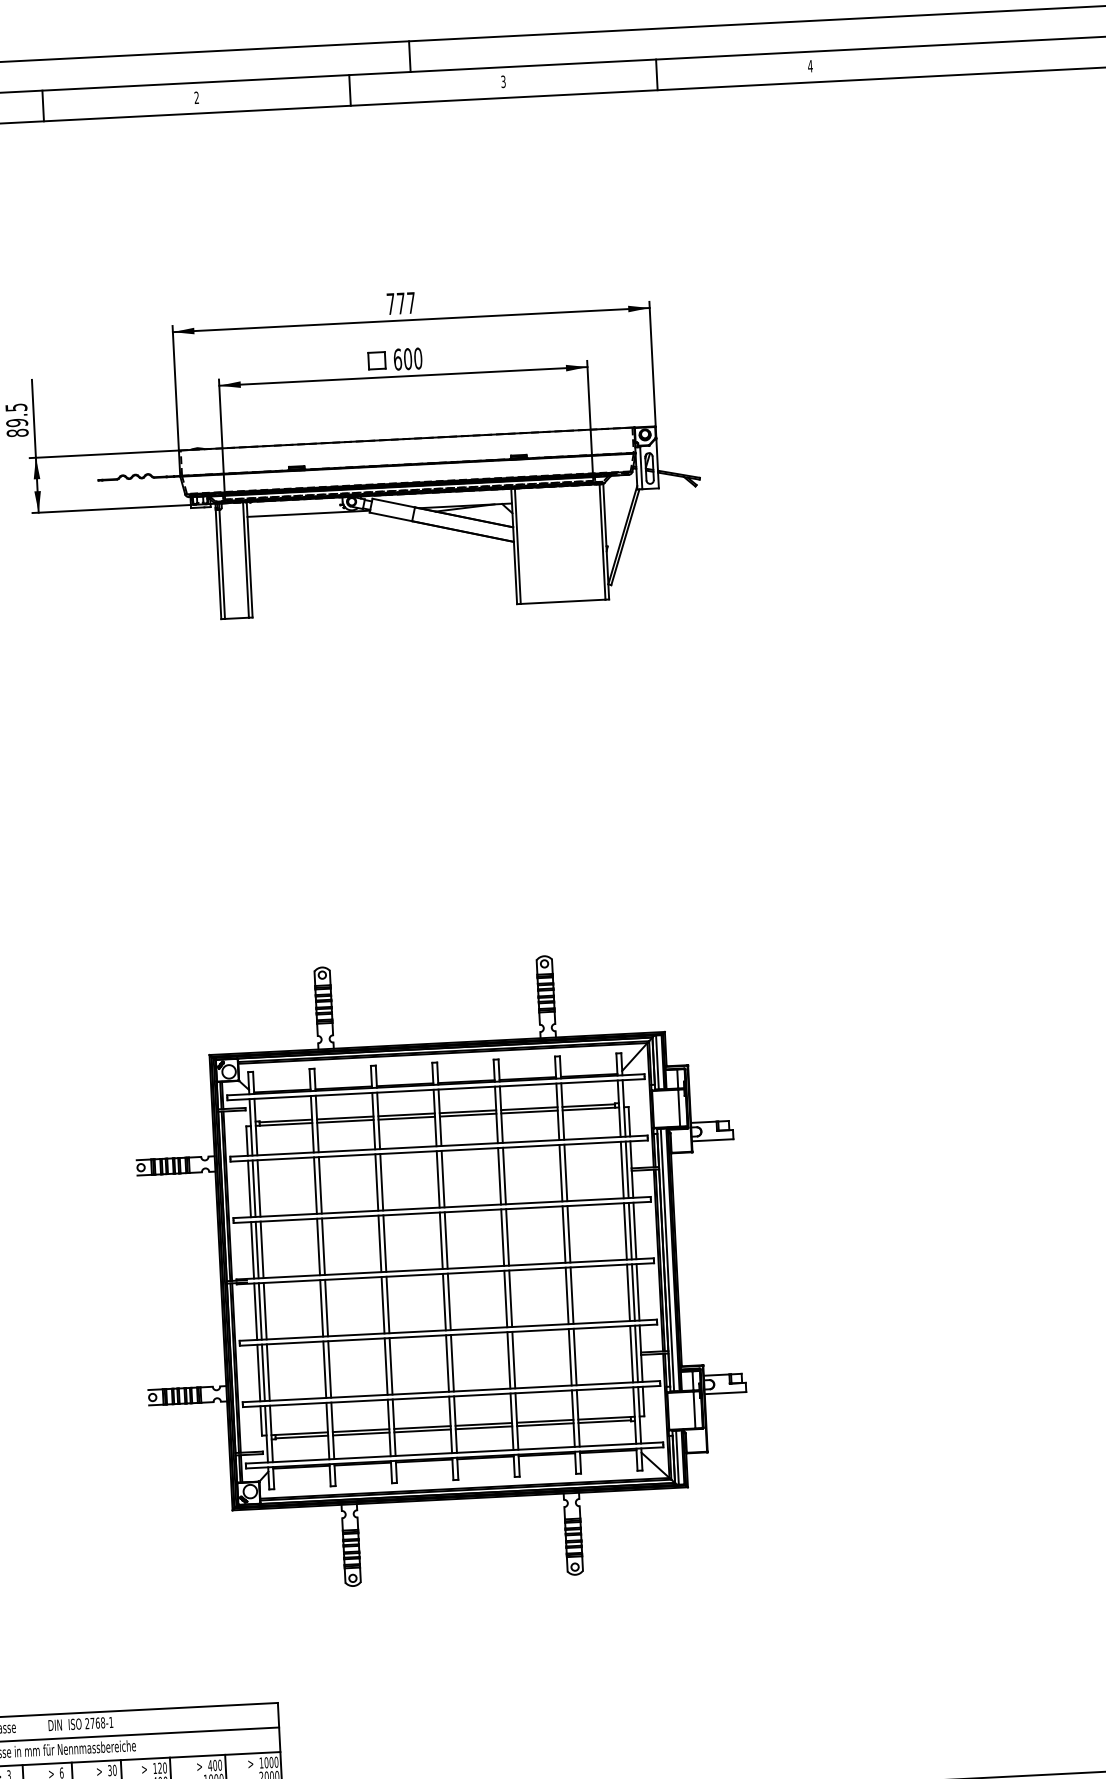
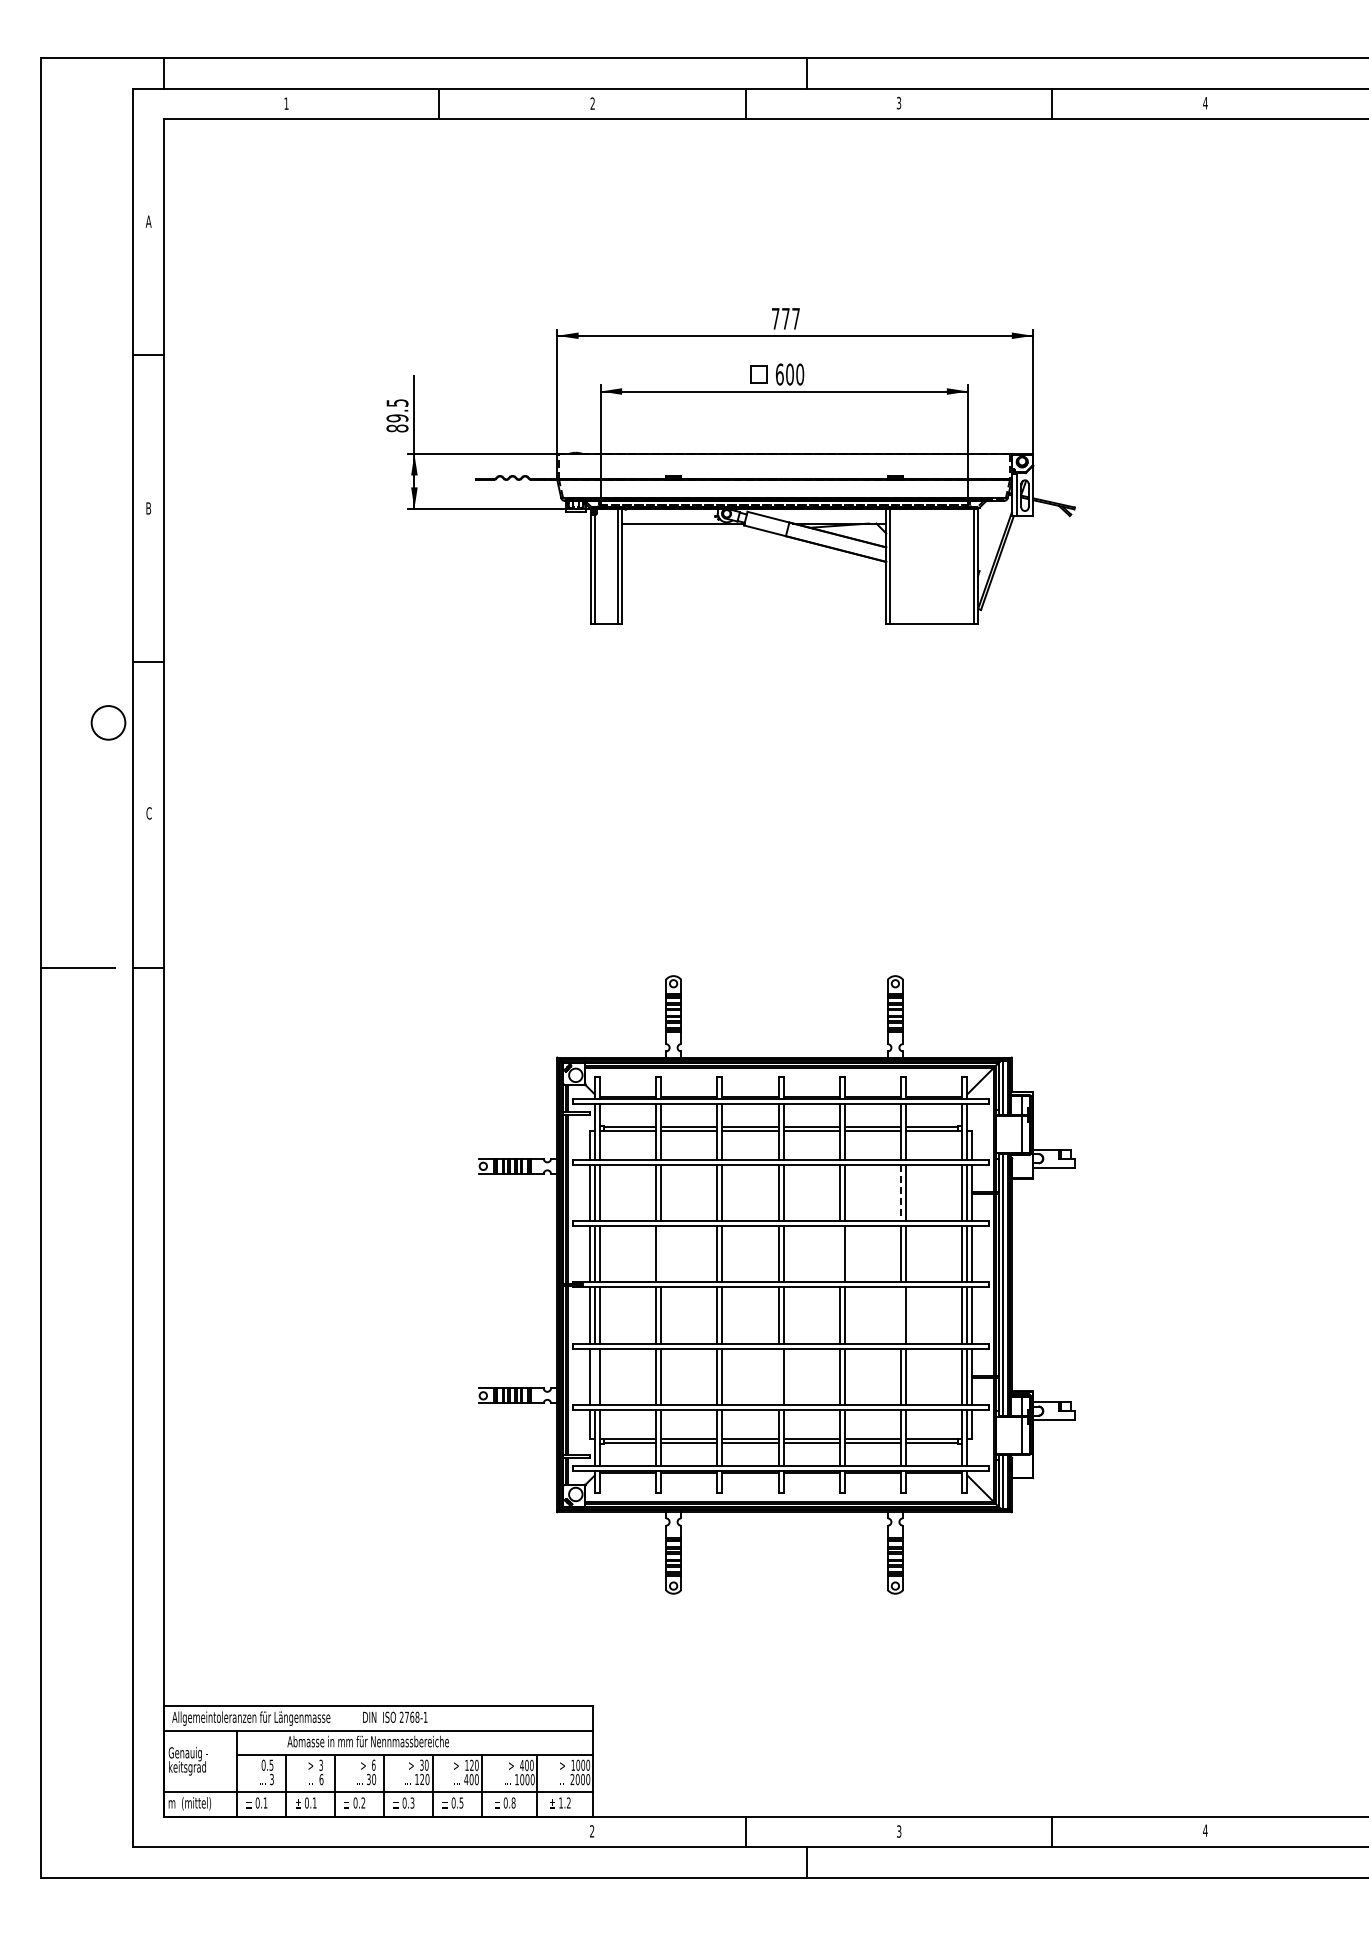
line: (561, 1173) -> (901, 1193), solid -> dashed
line: (502, 1237) -> (839, 1254), removed
line: (322, 1246) -> (660, 1254), removed
line: (567, 1295) -> (901, 1315), removed
line: (447, 1363) -> (778, 1376), removed
line: (263, 1372) -> (594, 1376), removed

